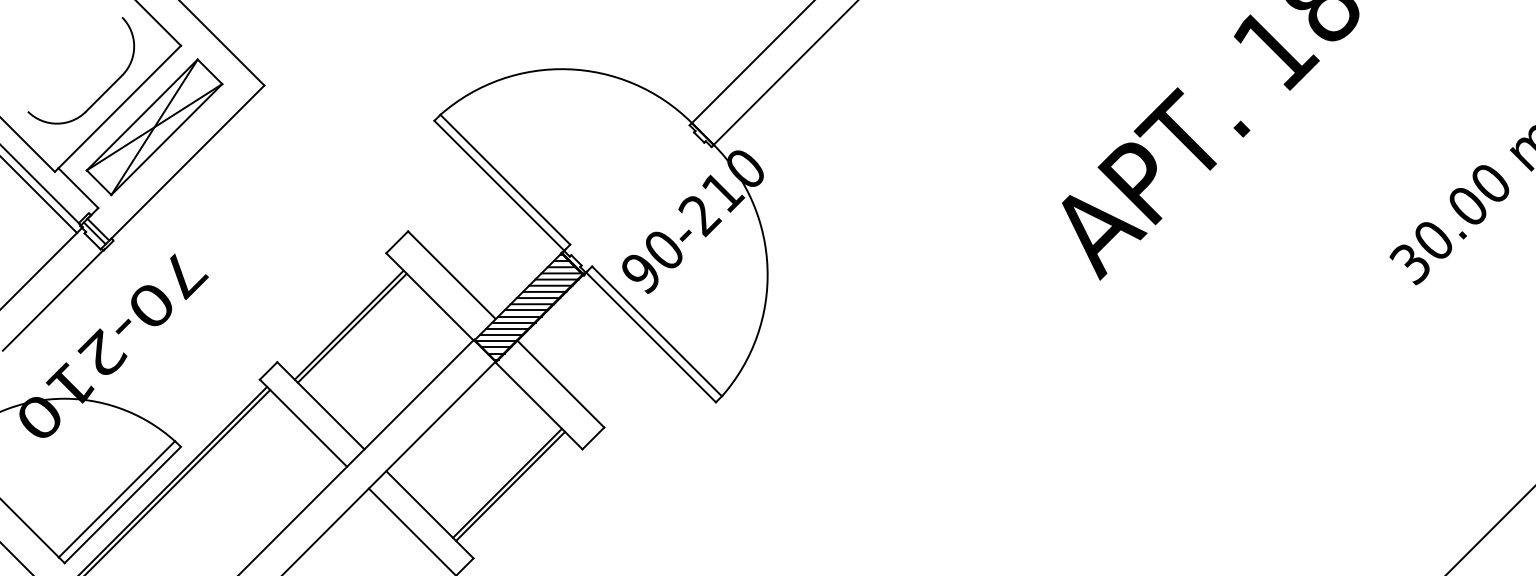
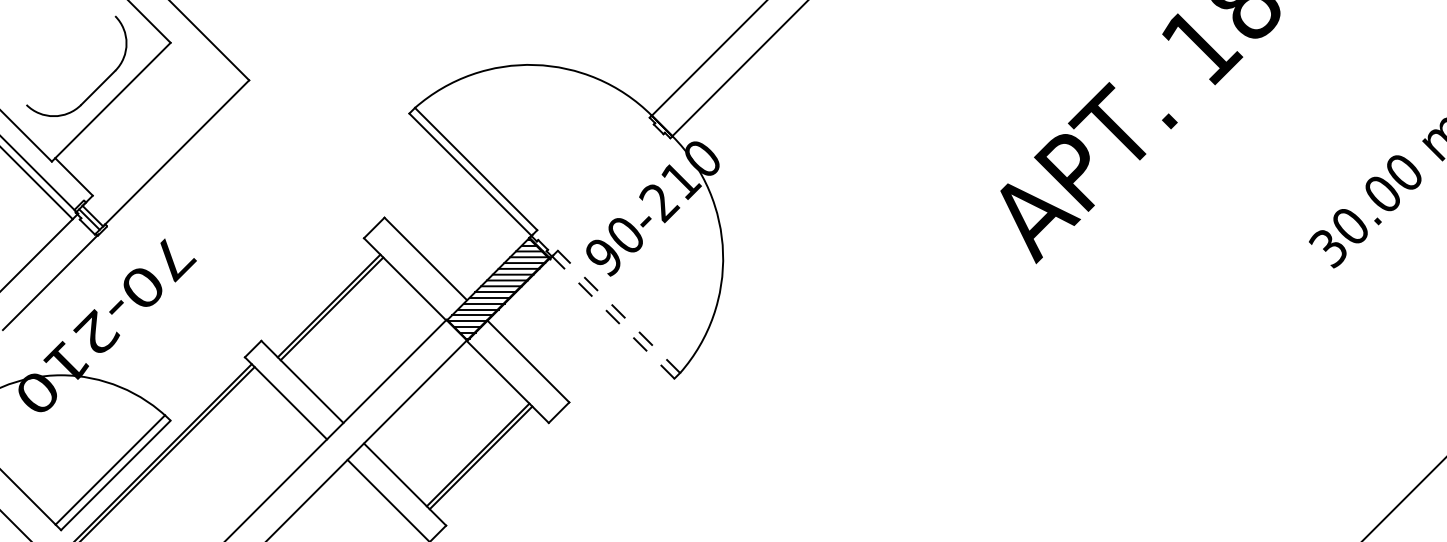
part: (154, 127) -> (145, 119), removed
line: (657, 331) -> (619, 311), solid -> dashed
line: (651, 337) -> (613, 317), solid -> dashed

